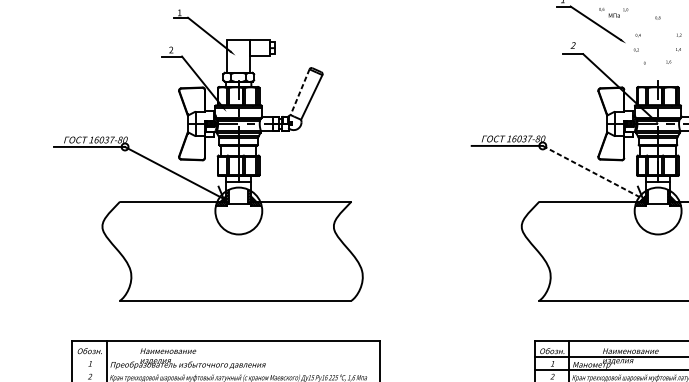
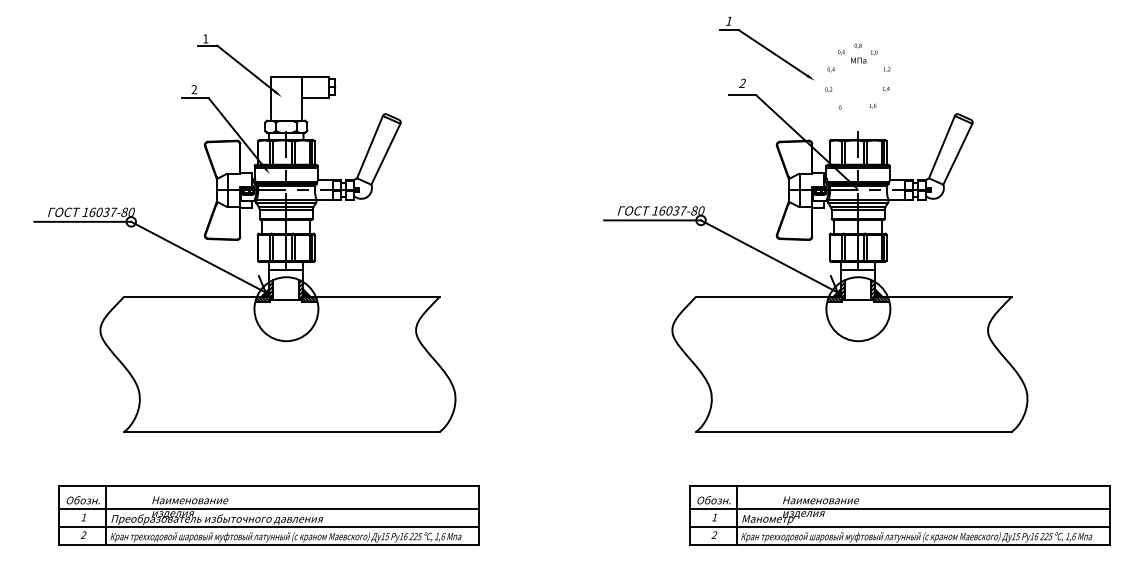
text: (613, 12) -> (857, 56), moved
line: (300, 92) -> (370, 147), dashed -> solid
line: (592, 172) -> (769, 256), dashed -> solid
line: (225, 357) -> (268, 508), added
line: (225, 370) -> (268, 526), added

